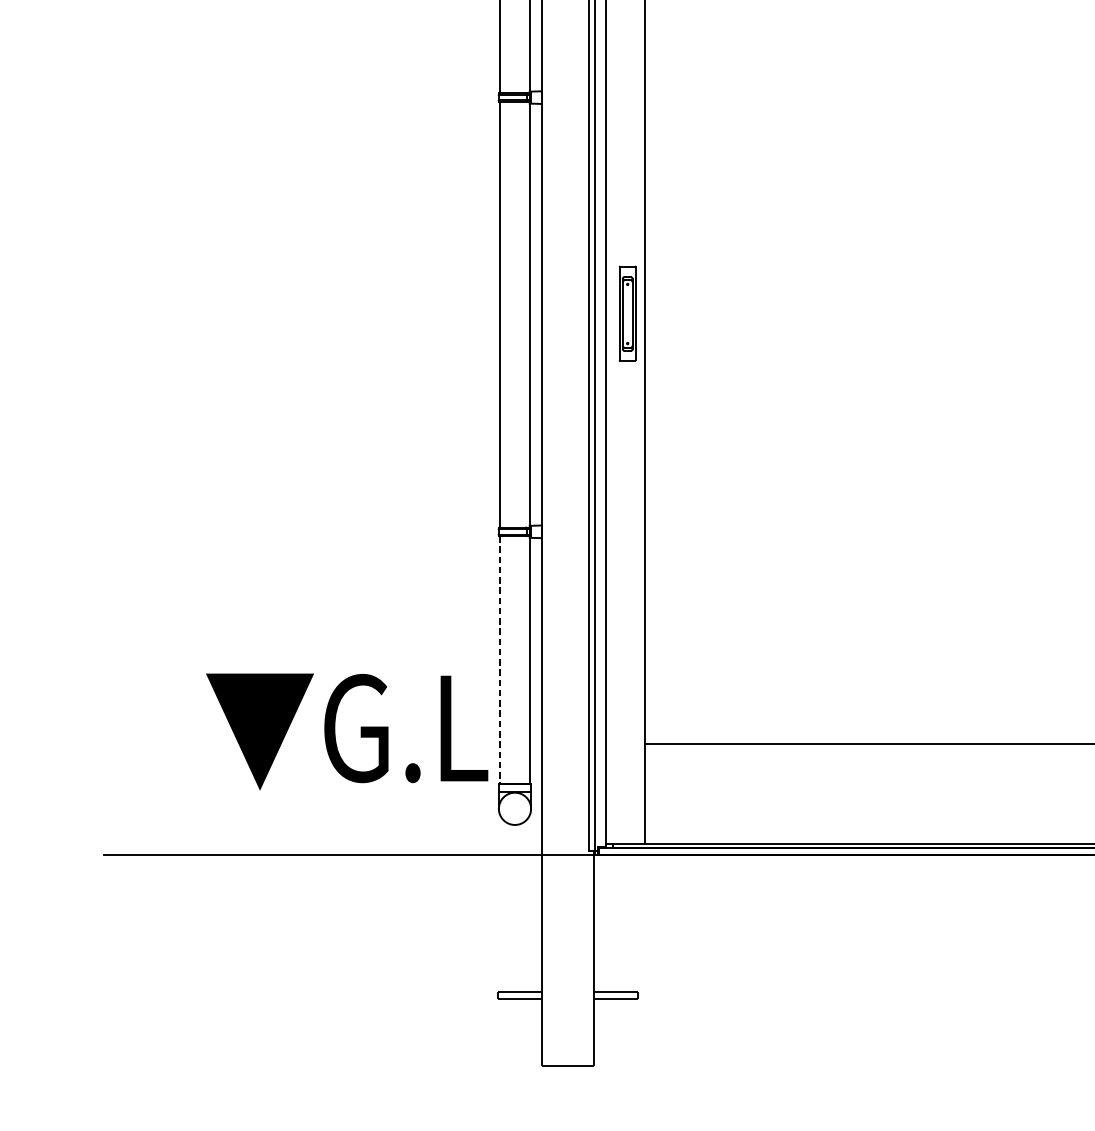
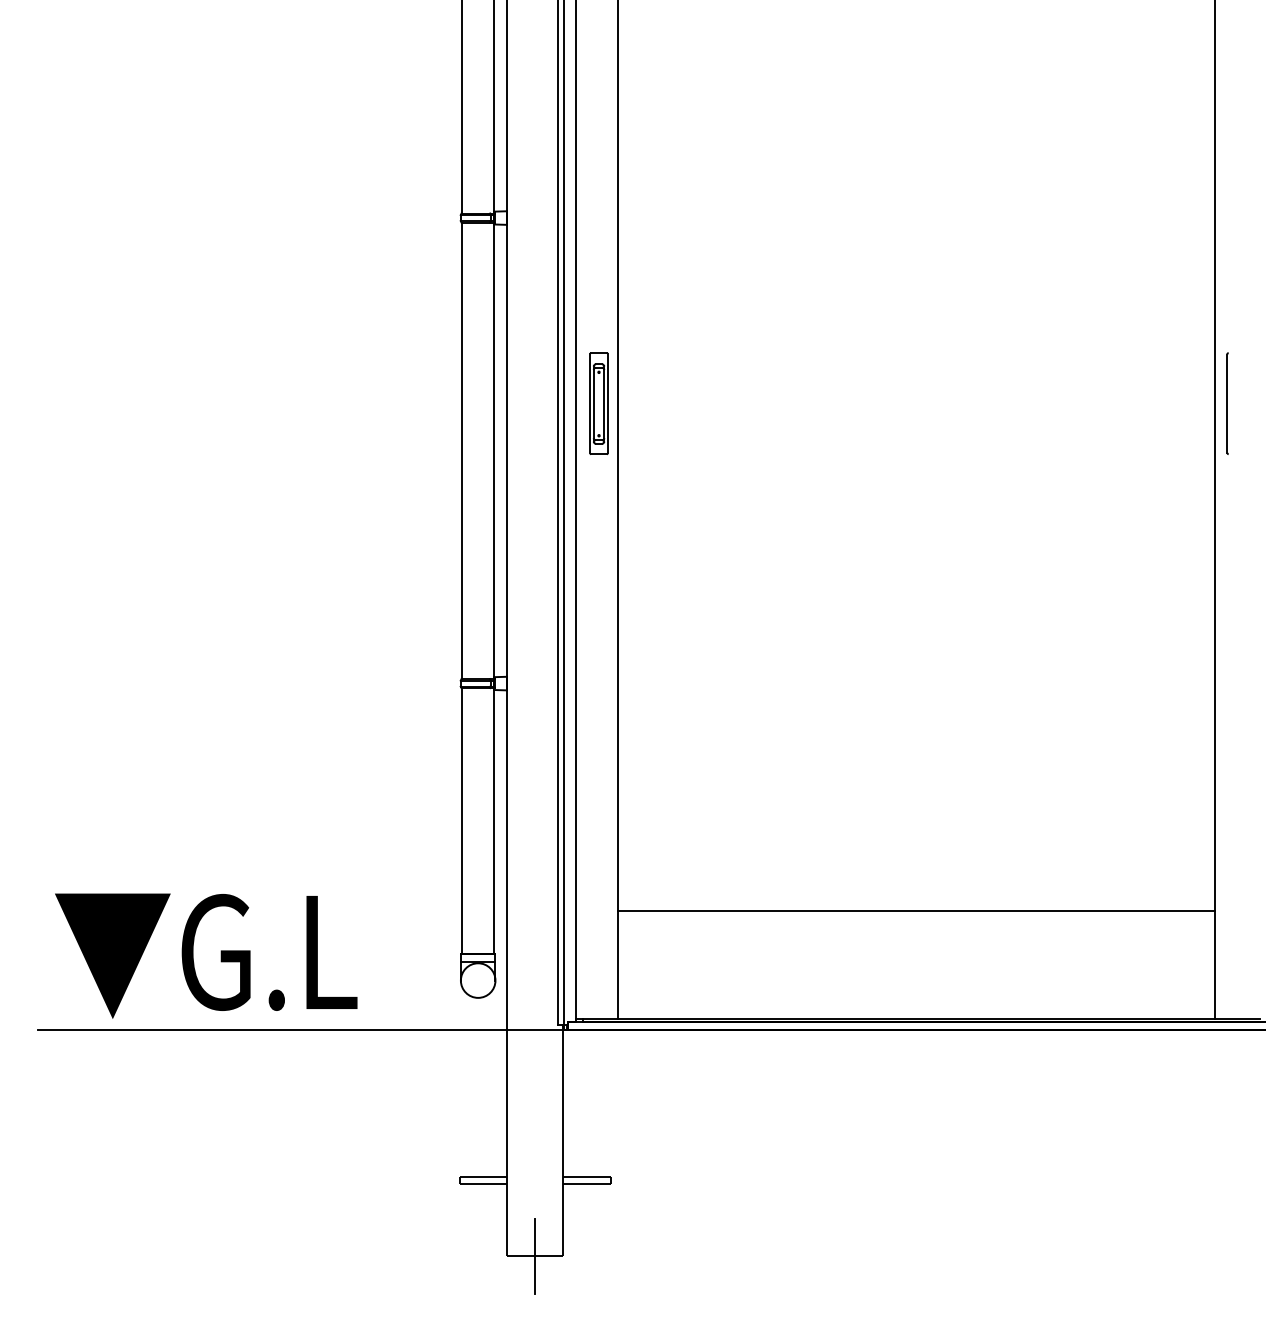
part: (627, 313) -> (598, 403), moved
line: (500, 660) -> (462, 821), dashed -> solid
text: (347, 731) -> (206, 955), moved
line: (568, 1065) -> (535, 1255), added

